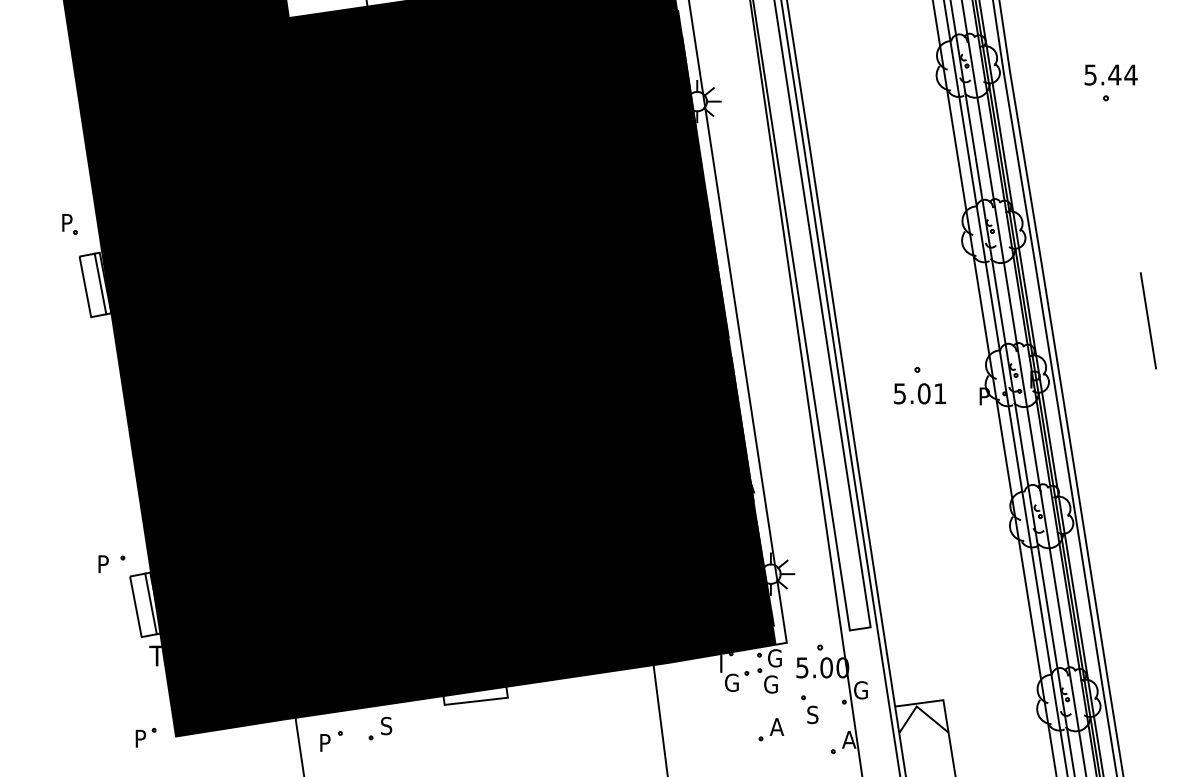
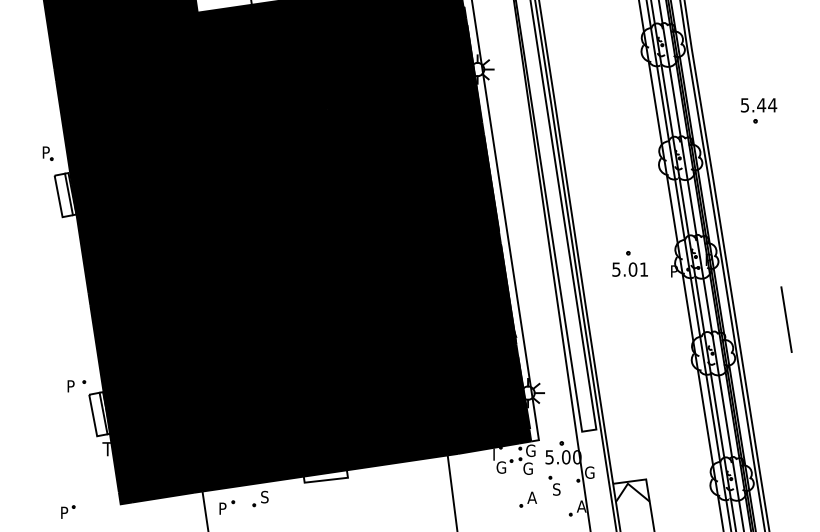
part: (1111, 82) -> (759, 110), moved
line: (1148, 320) -> (786, 319), moved
part: (146, 736) -> (68, 511), moved

